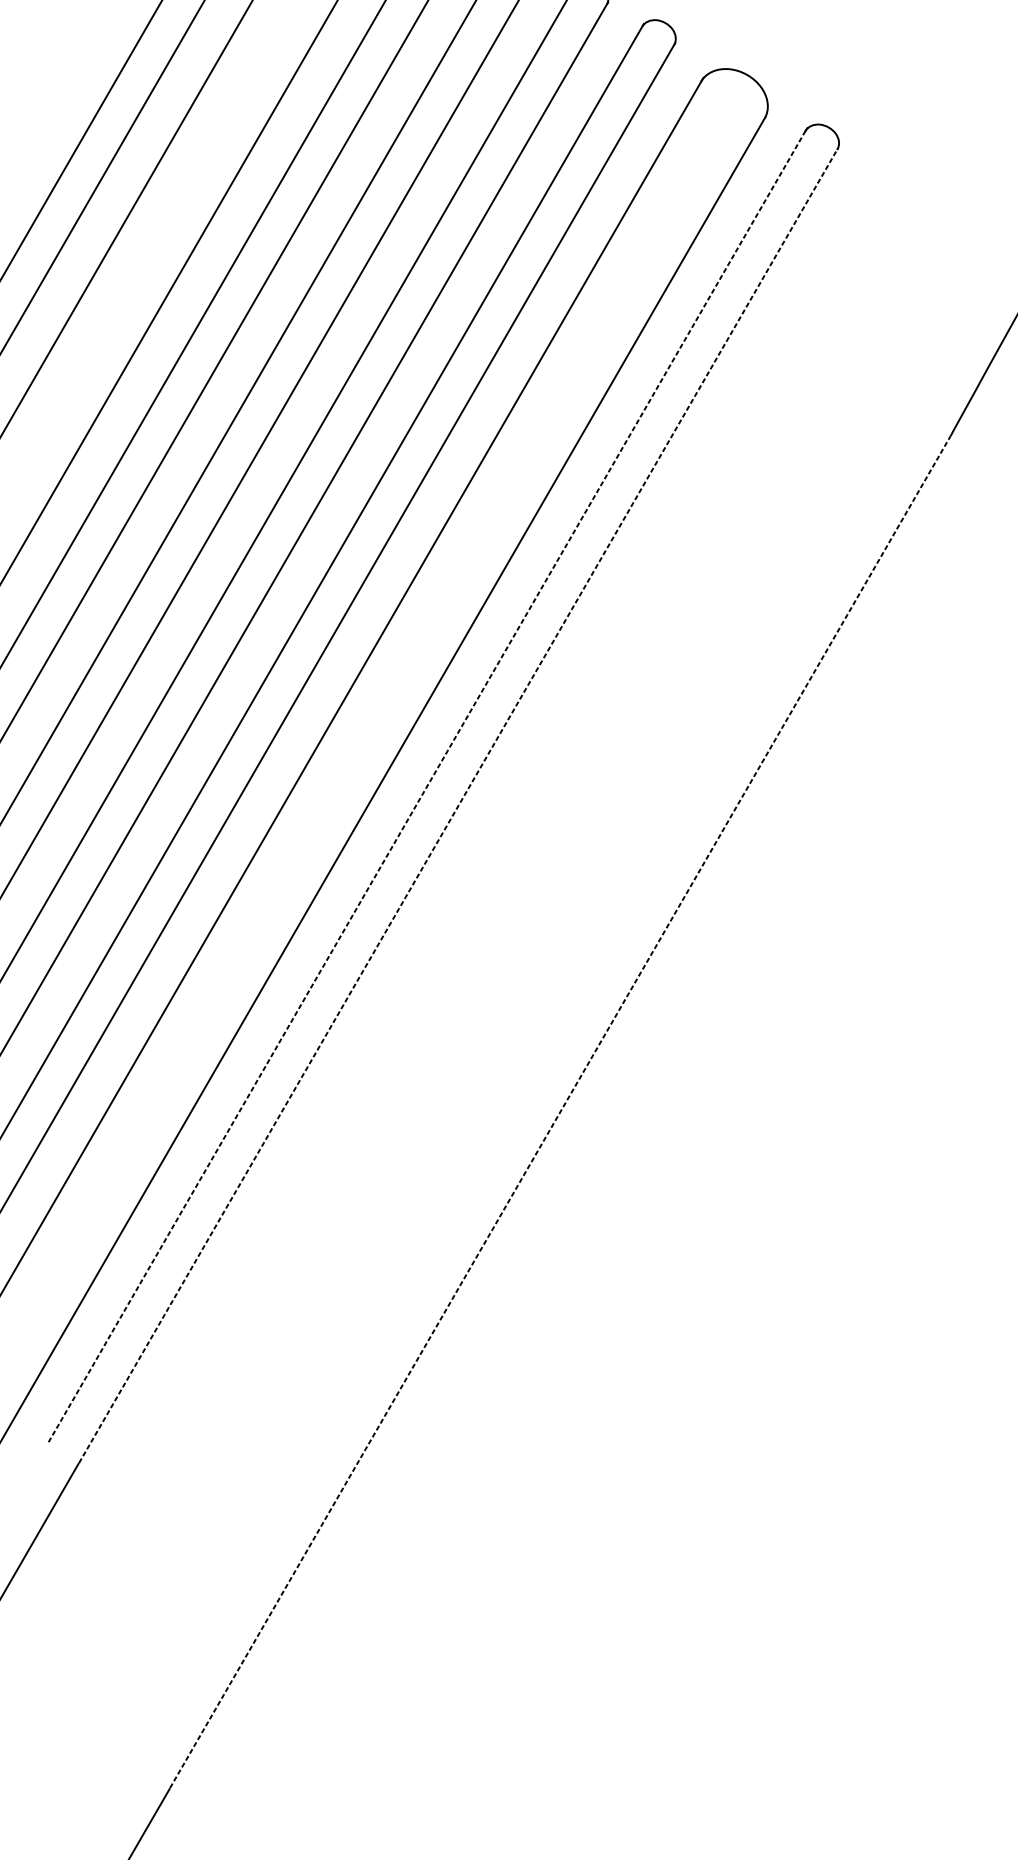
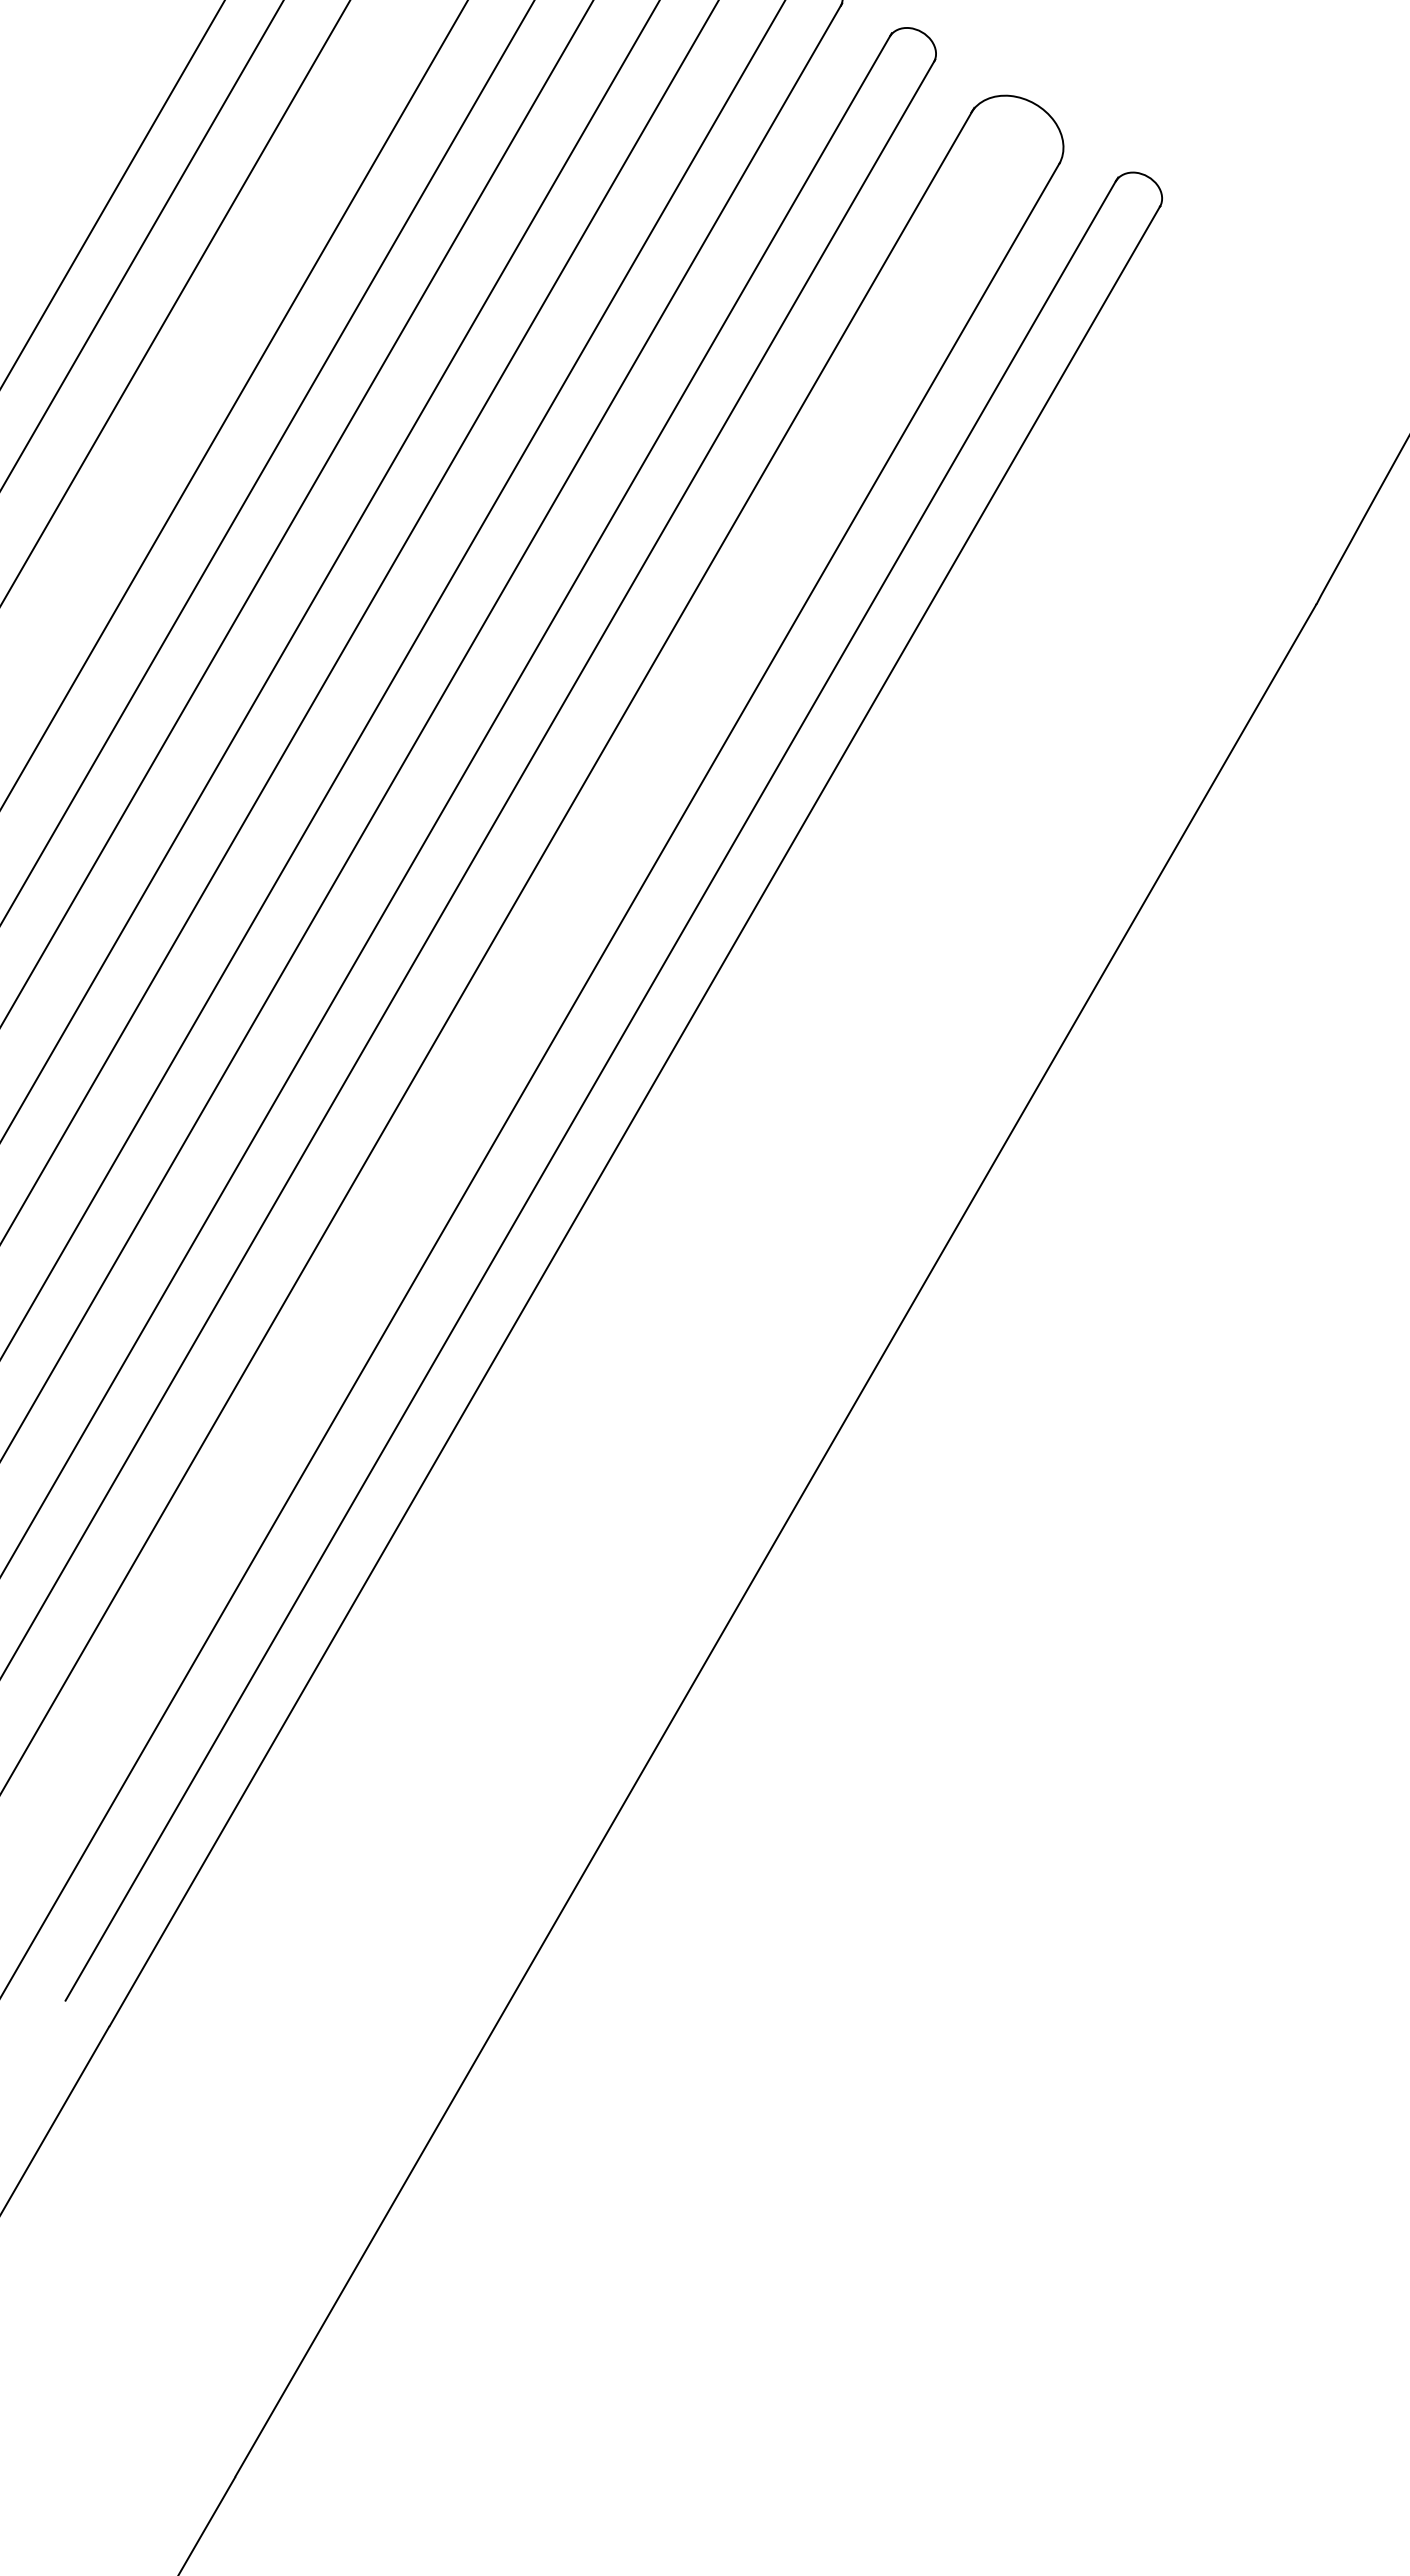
line: (426, 788) -> (590, 1091), dashed -> solid
line: (458, 805) -> (635, 1115), dashed -> solid
line: (560, 1112) -> (776, 1540), dashed -> solid

